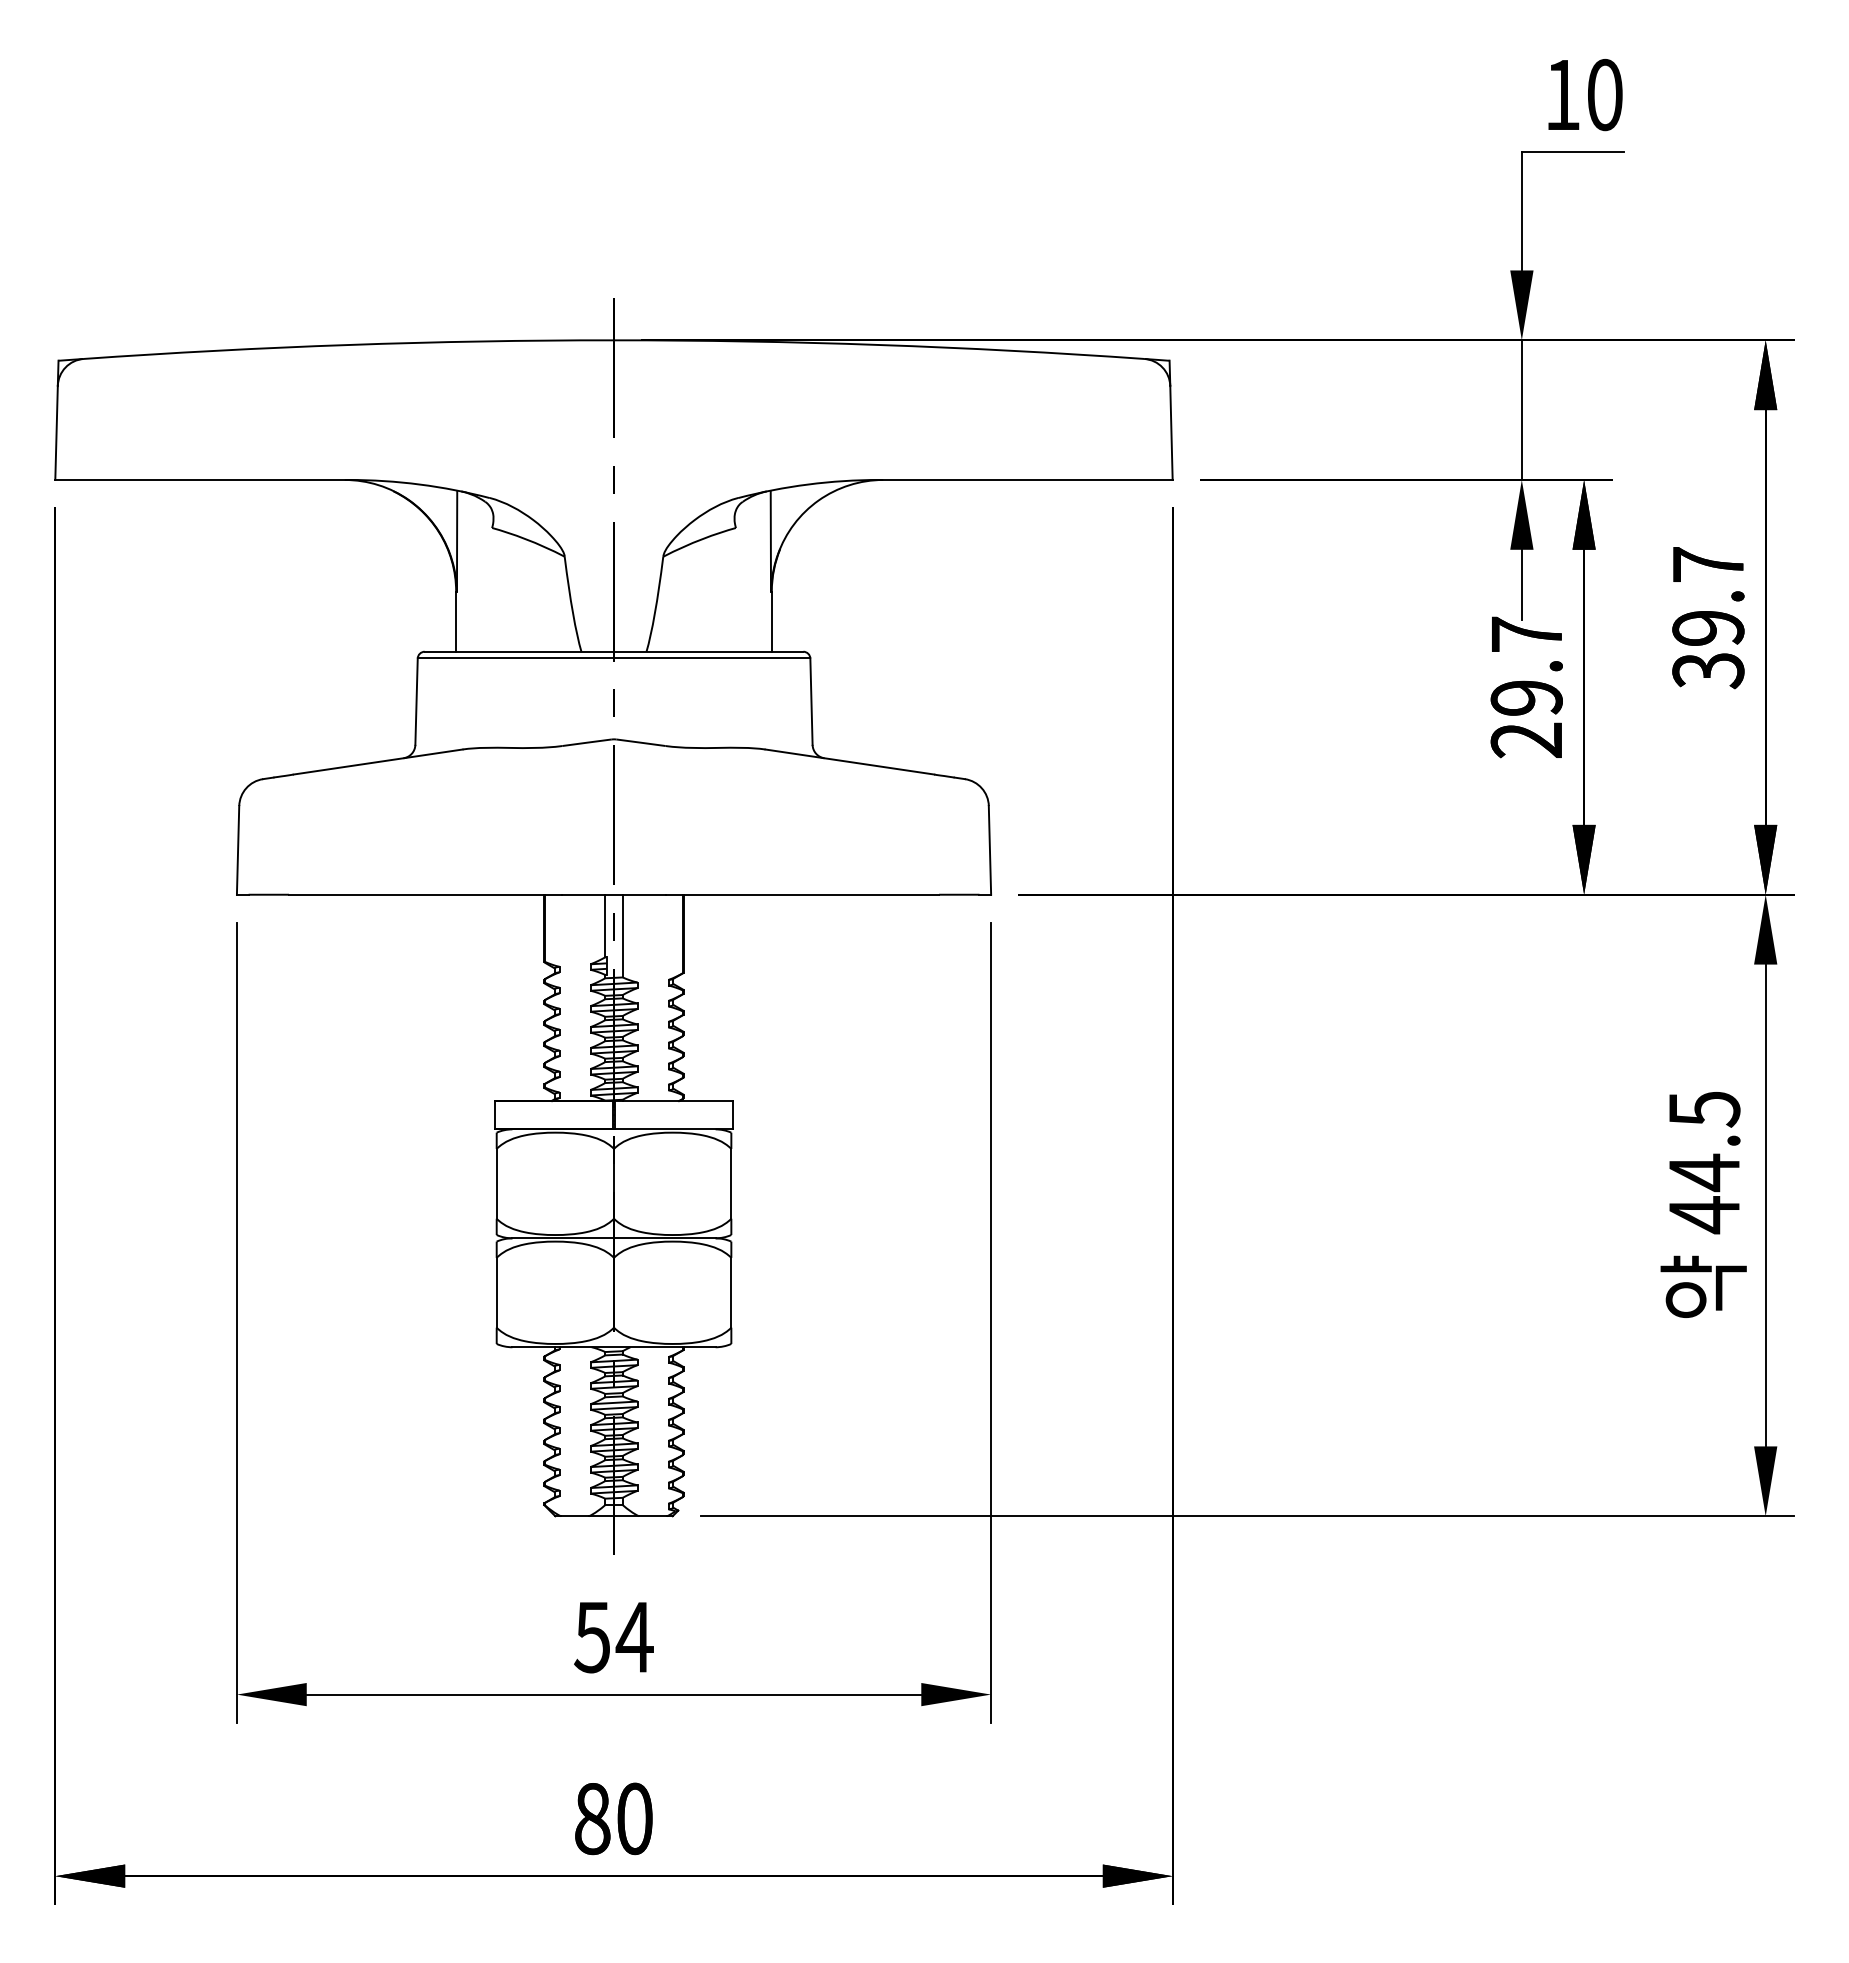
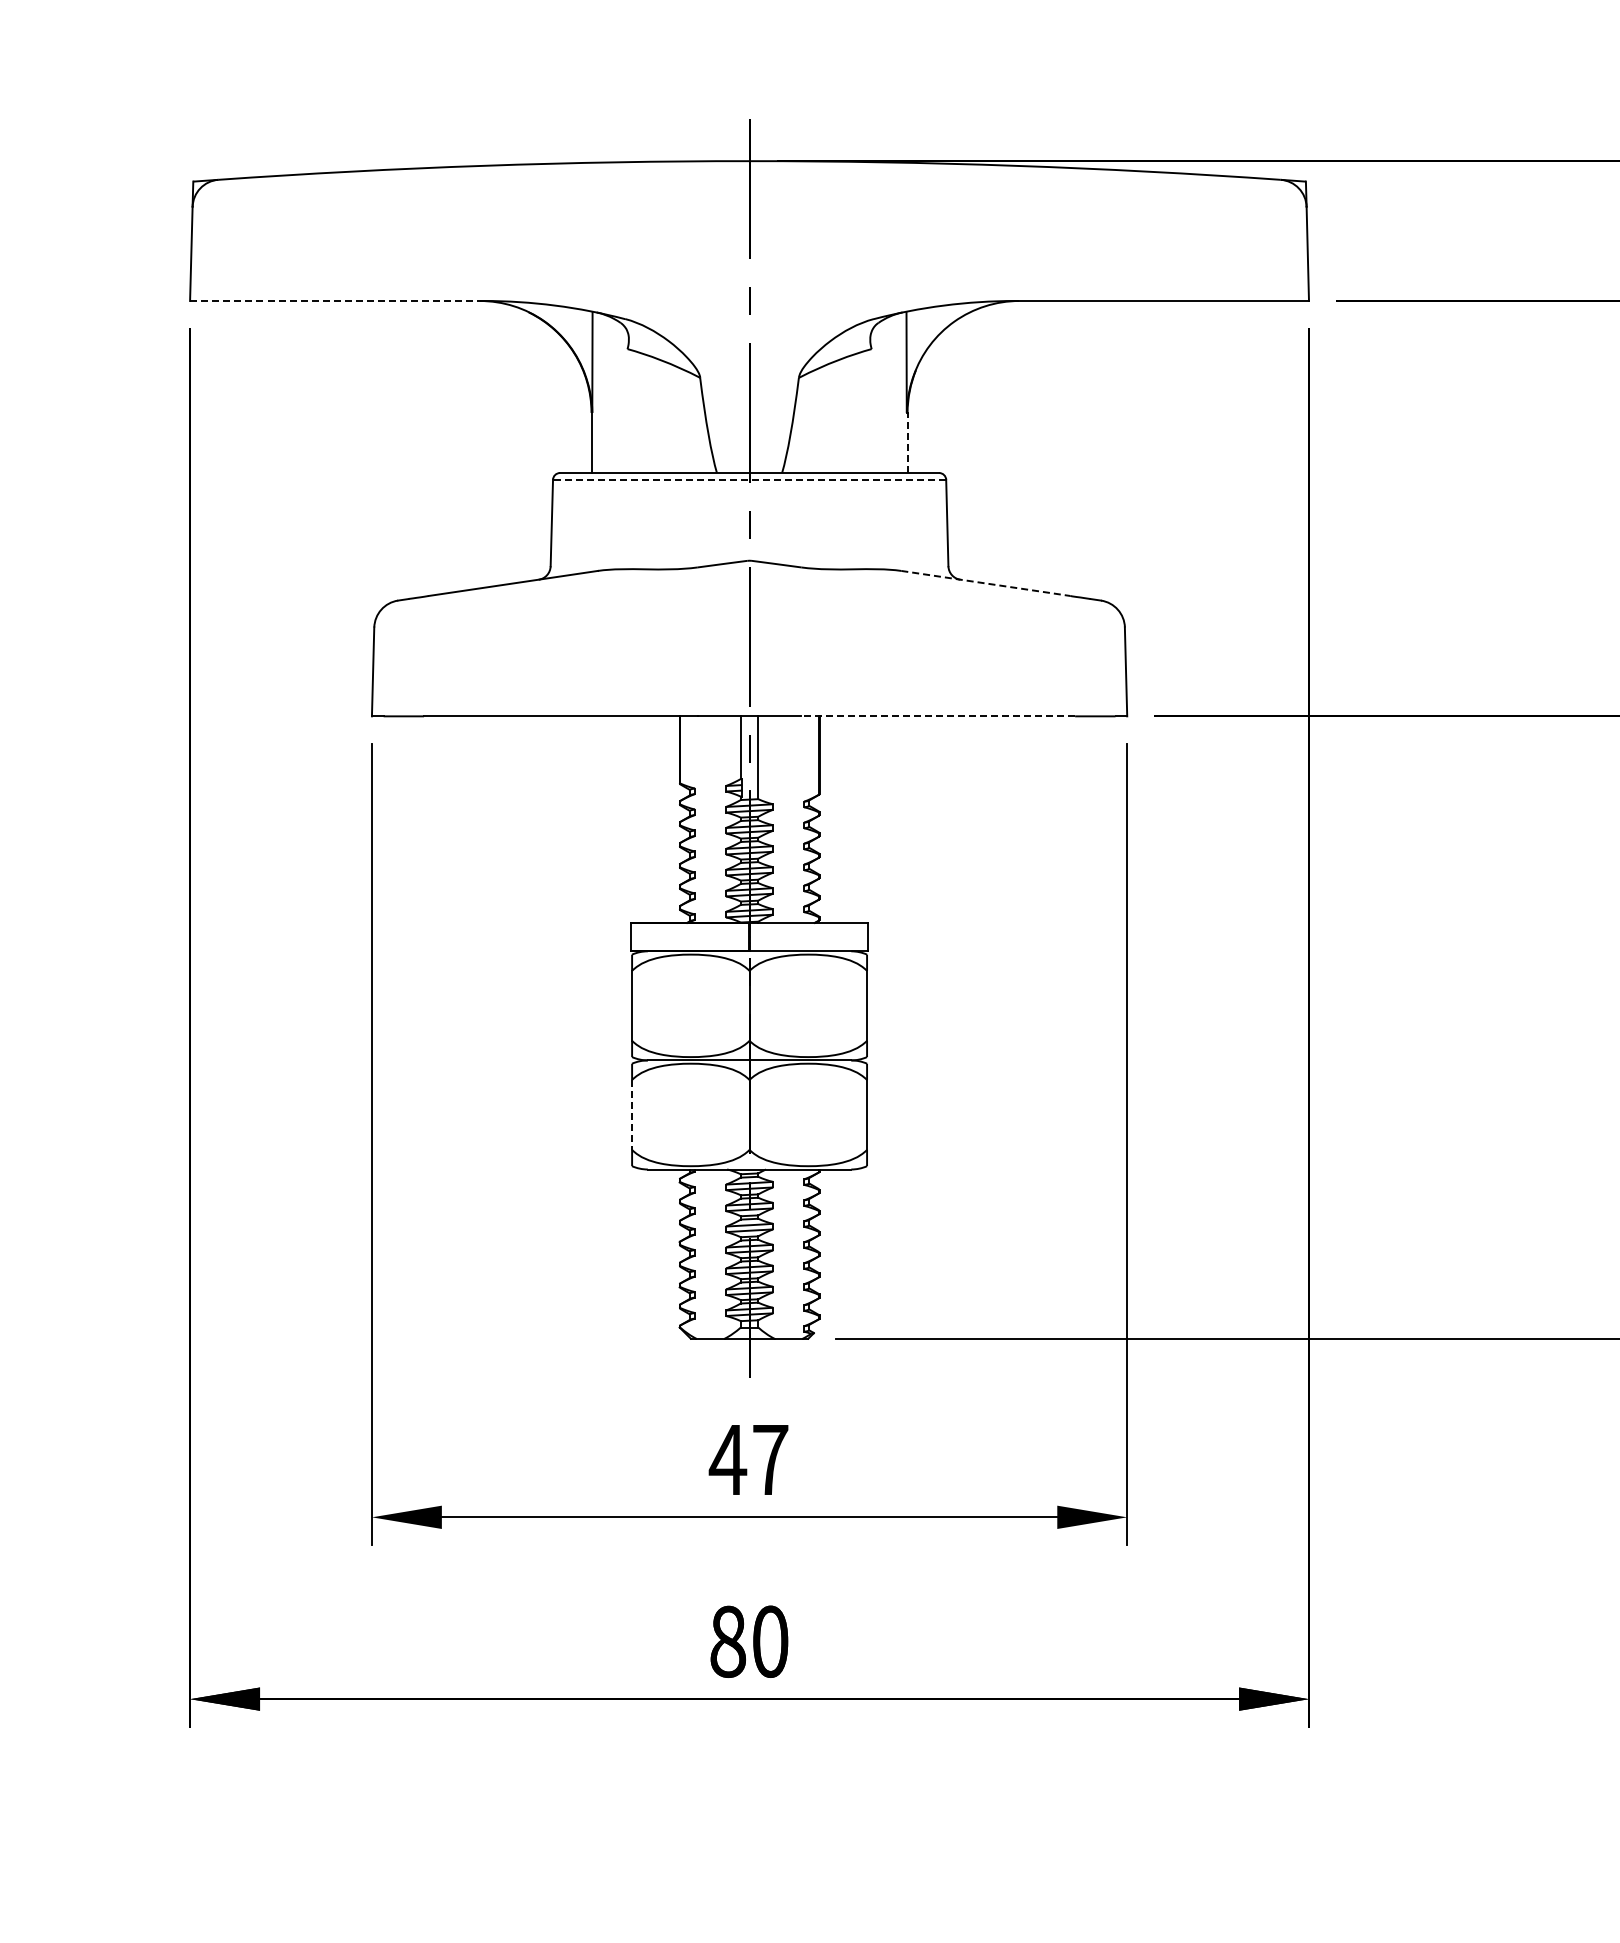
line: (201, 479) -> (336, 300), solid -> dashed
line: (771, 621) -> (907, 442), solid -> dashed
line: (613, 658) -> (749, 479), solid -> dashed
line: (850, 762) -> (986, 583), solid -> dashed
line: (802, 894) -> (938, 716), solid -> dashed
line: (496, 1292) -> (631, 1114), solid -> dashed
text: (613, 1637) -> (749, 1460), 54 -> 47

